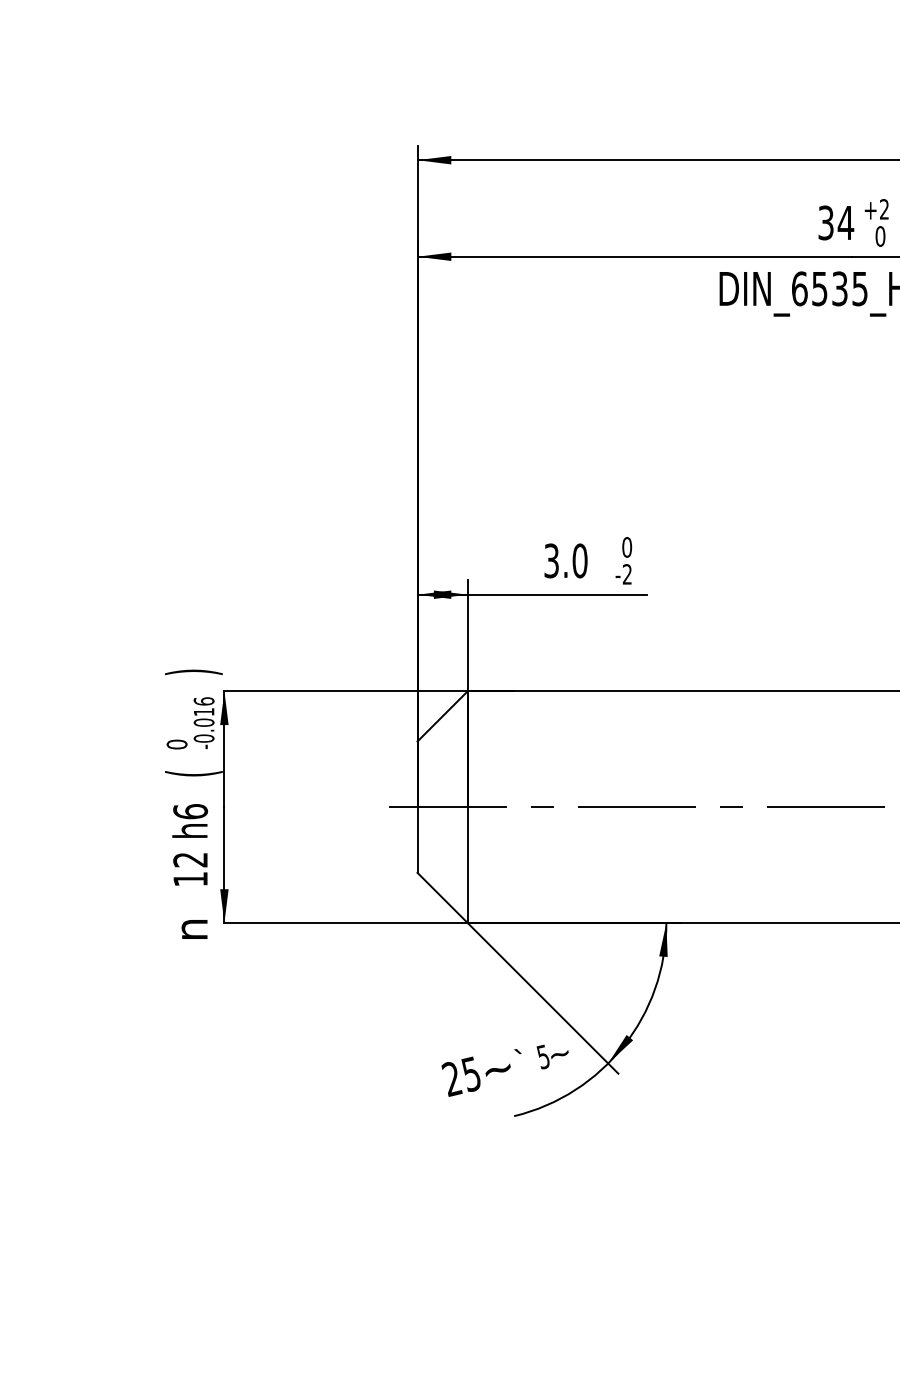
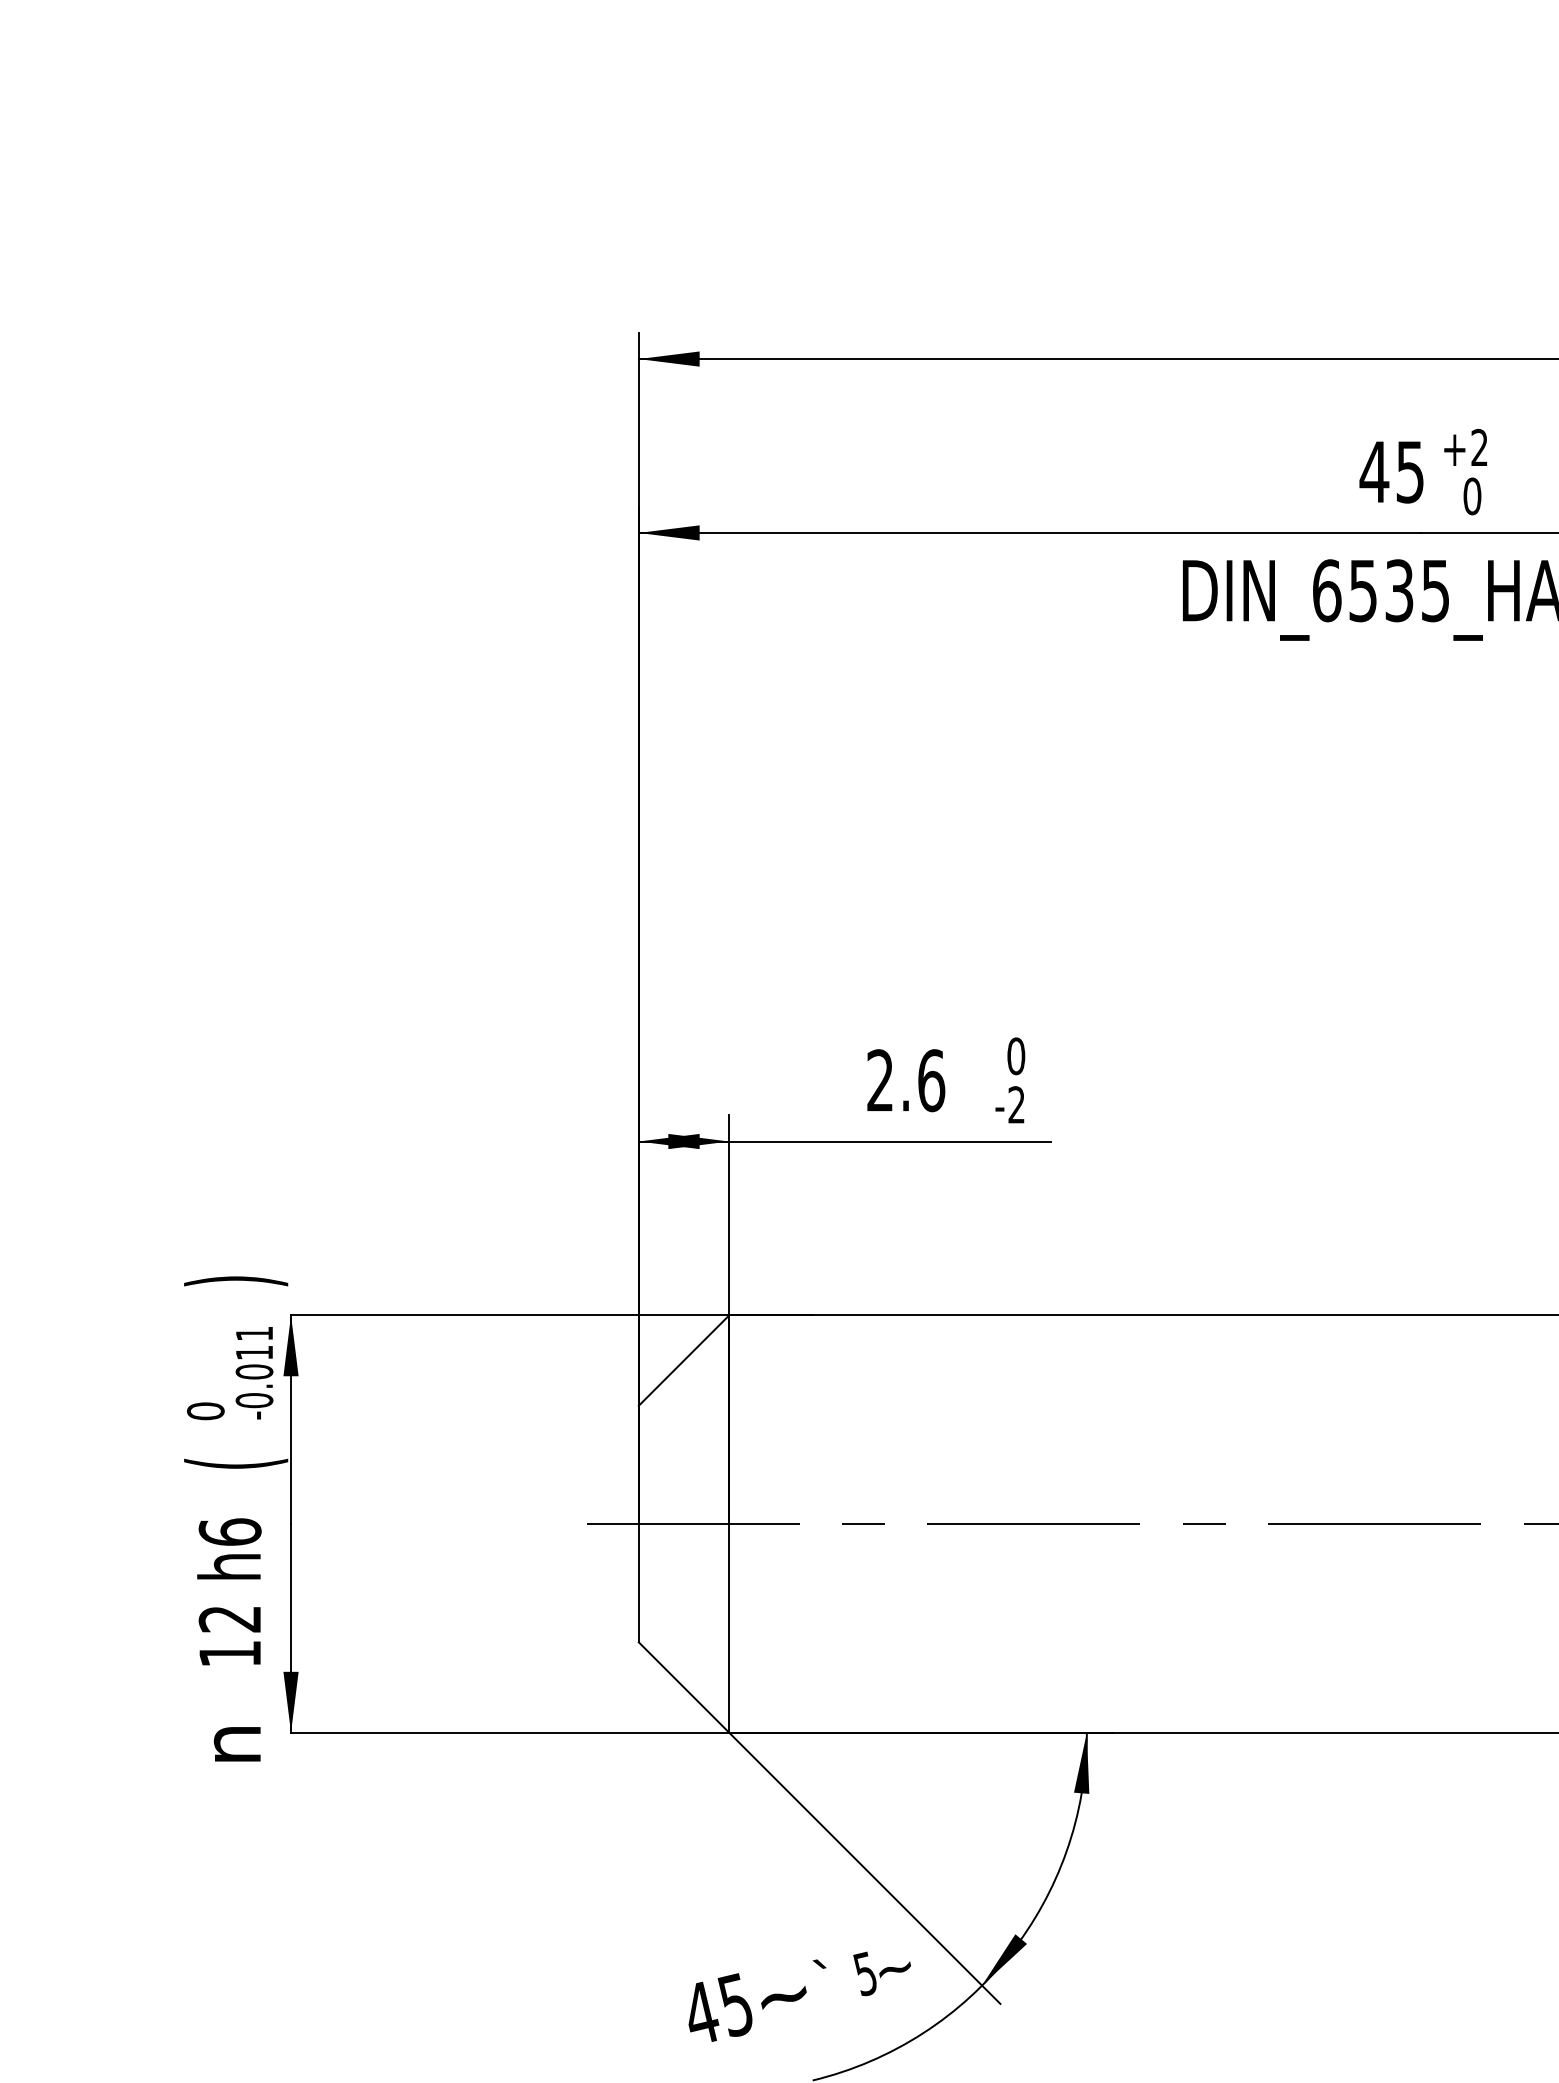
text: (835, 222) -> (1391, 471), 34 -> 45
text: (565, 560) -> (905, 1079), 3.0 -> 2.6
text: (203, 701) -> (253, 1333), -0.016 -> -0.011
text: (451, 1078) -> (699, 2012), 25 -> 45

